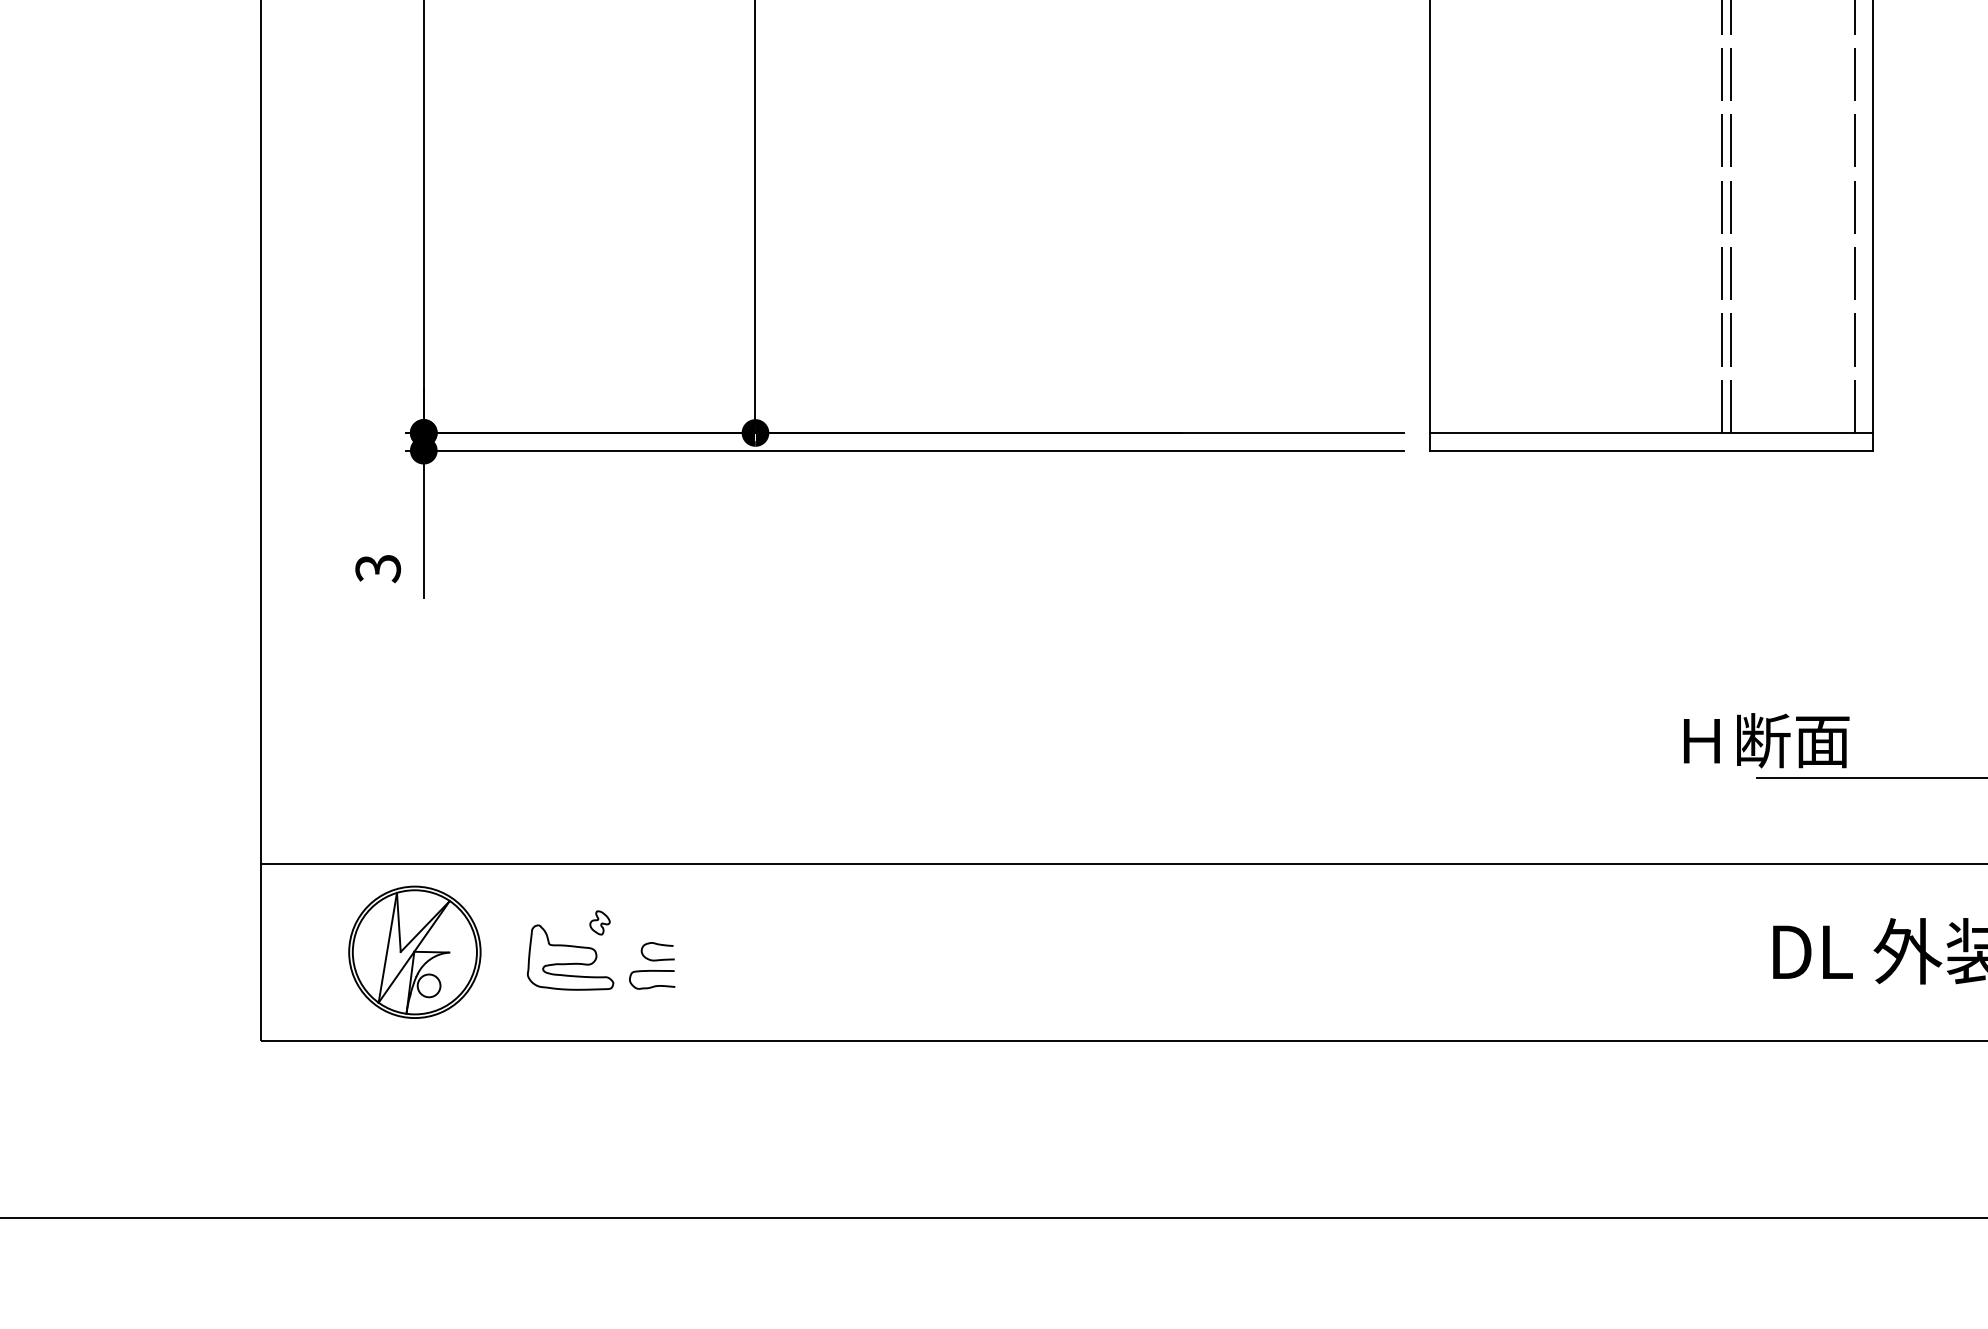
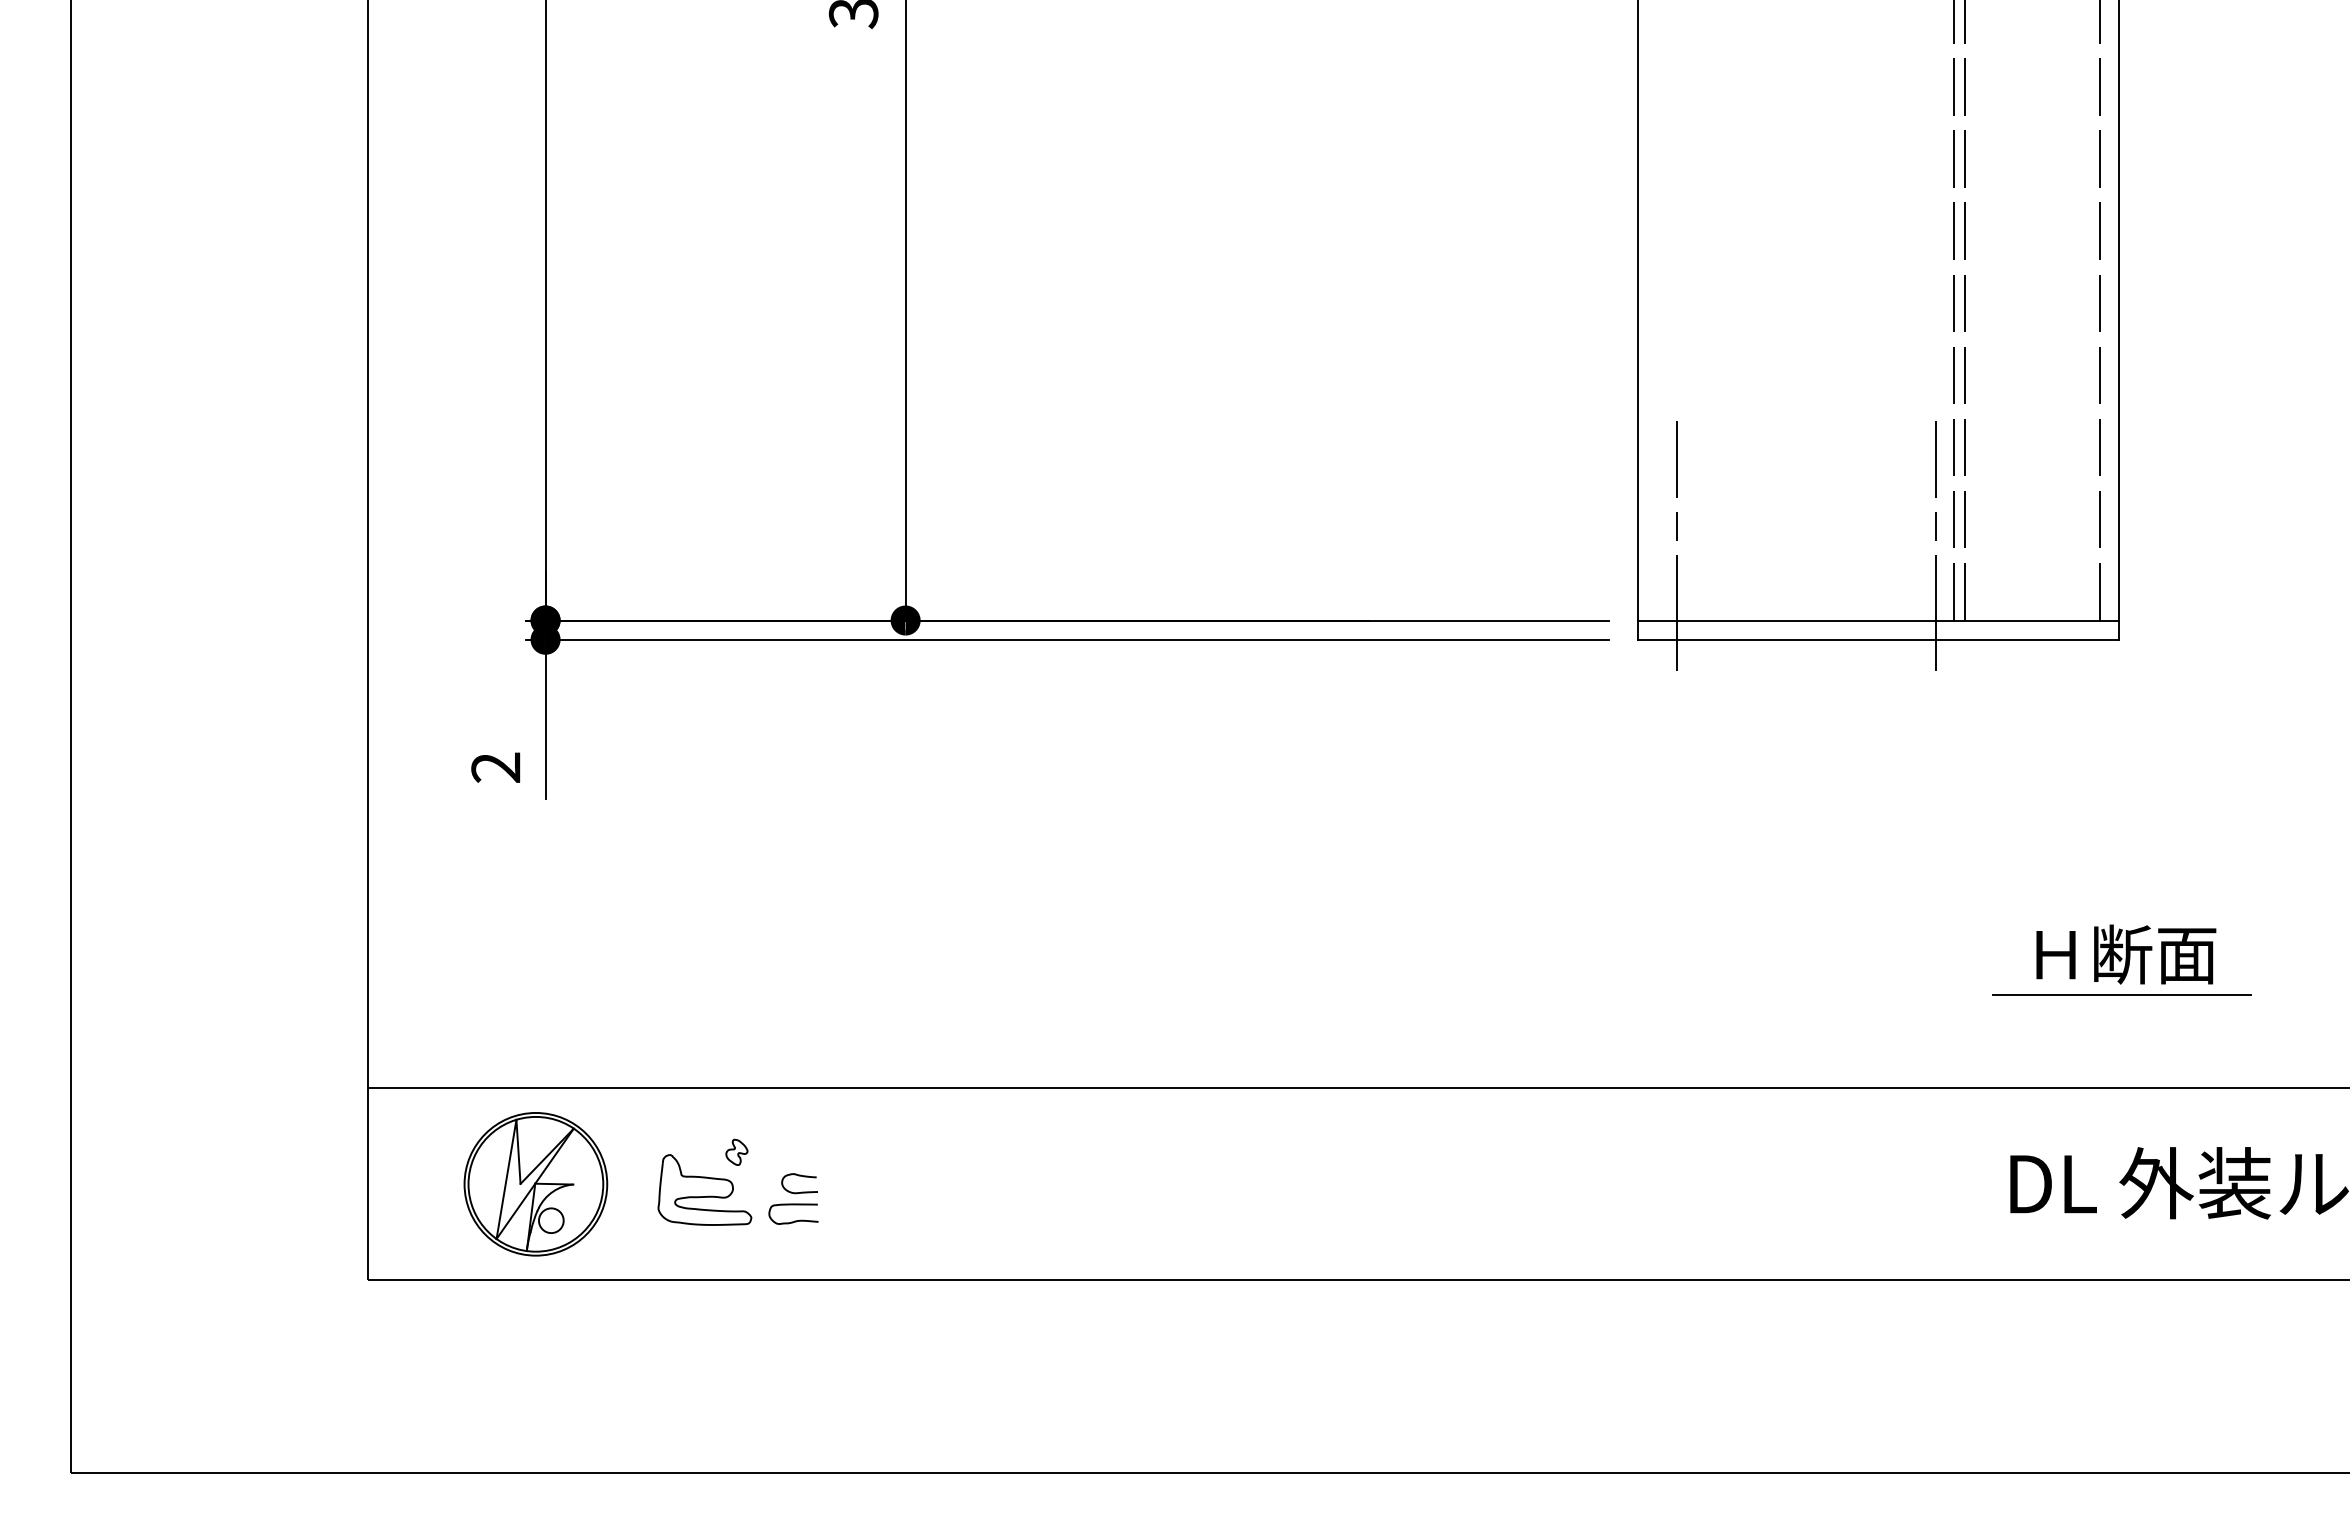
line: (1465, 363) -> (1676, 545), added
line: (1705, 363) -> (1936, 545), added
text: (377, 568) -> (495, 767), 3 -> 2
text: (1766, 740) -> (2126, 954), moved

